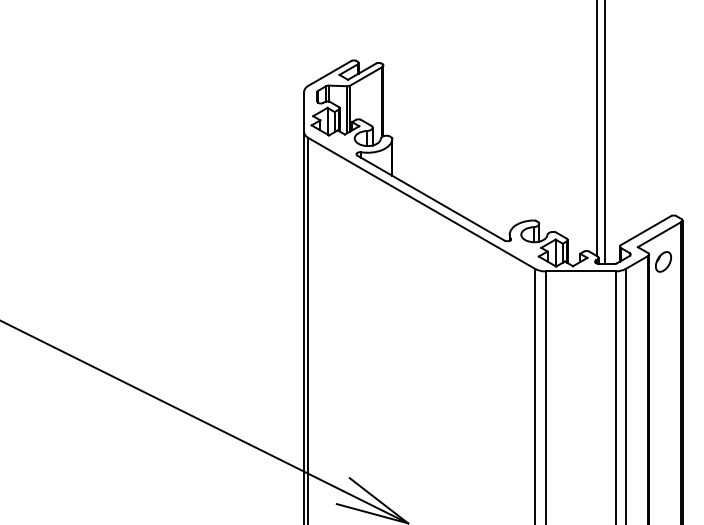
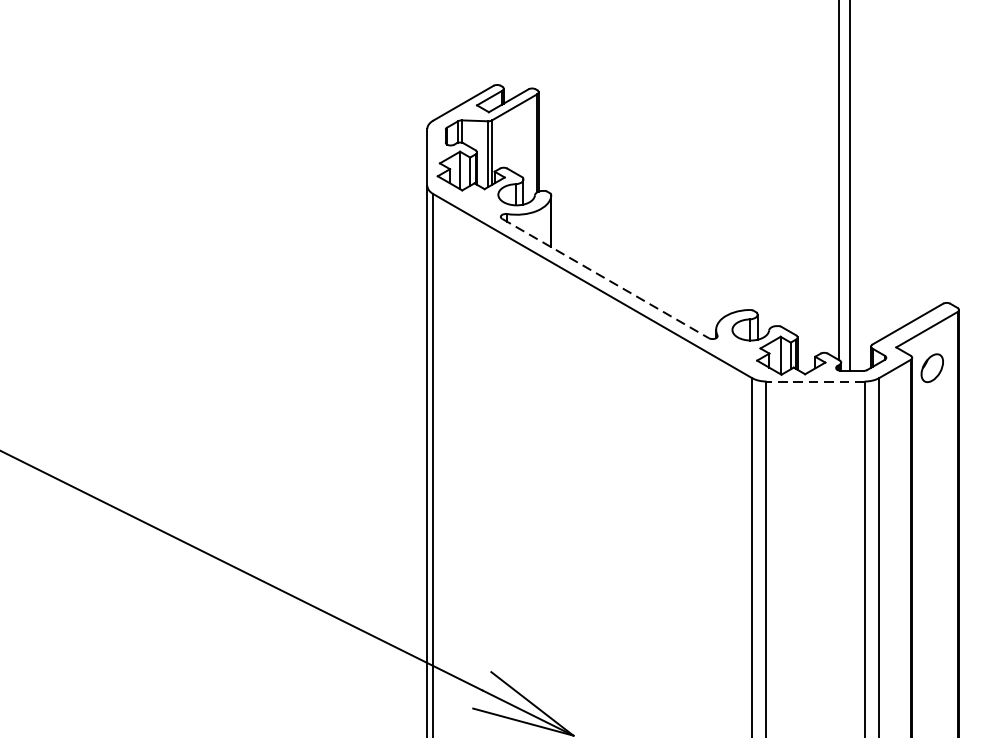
line: (431, 198) -> (606, 279), solid -> dashed
line: (580, 271) -> (815, 381), solid -> dashed

